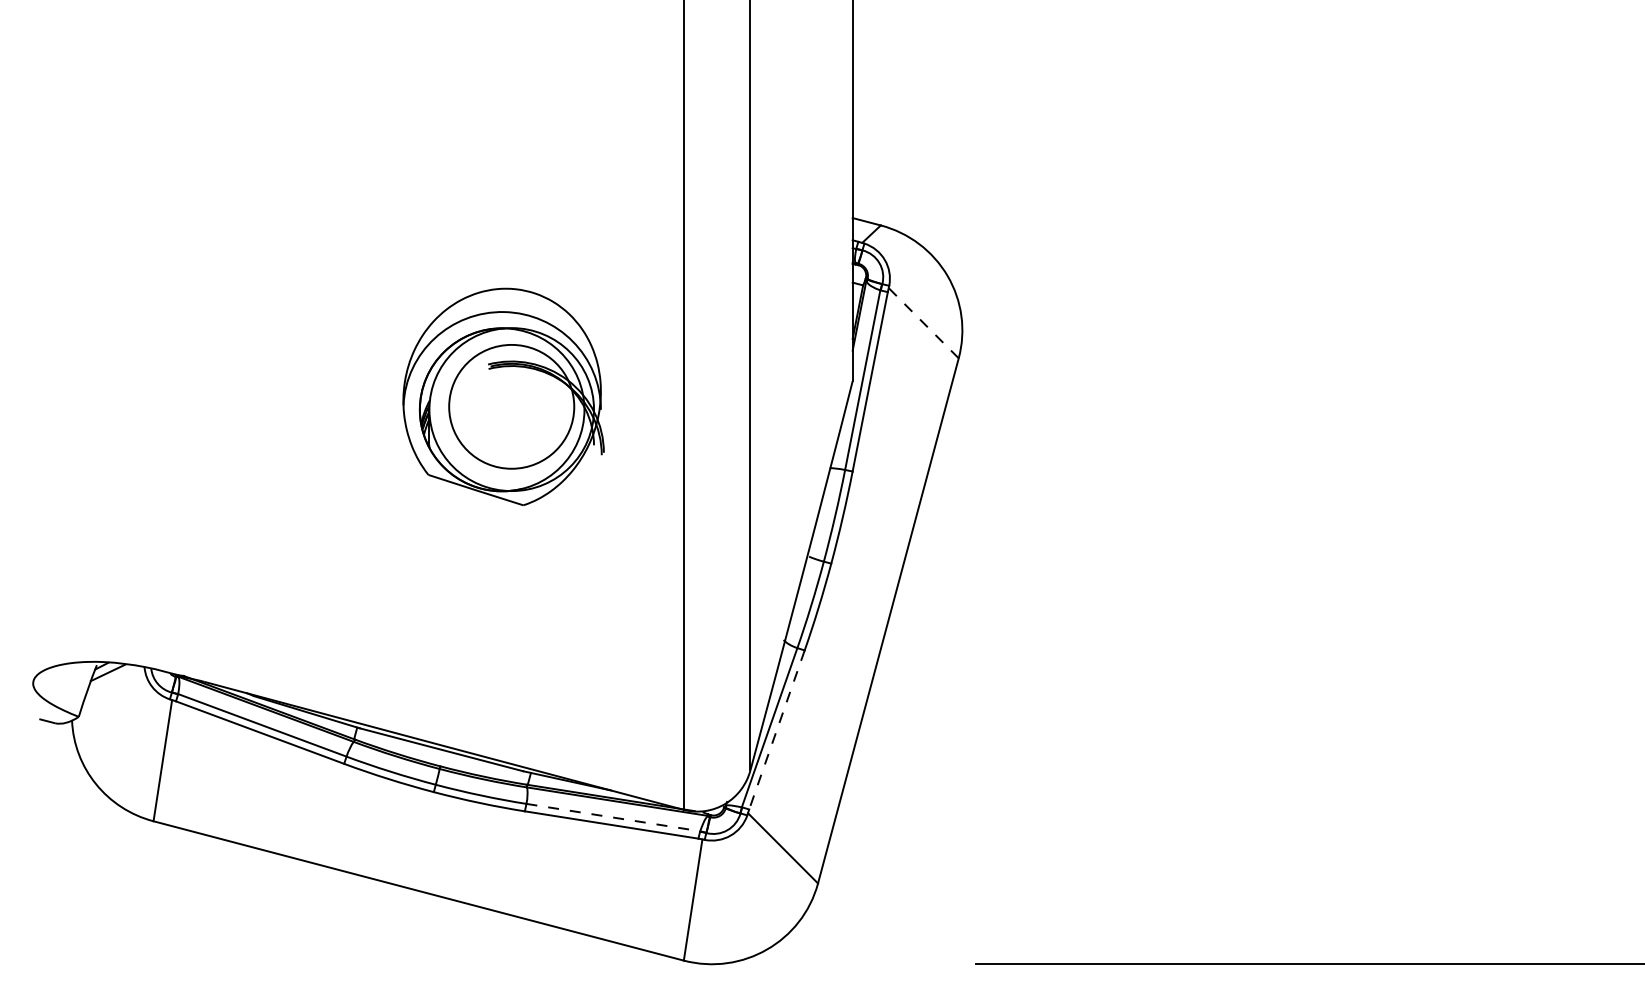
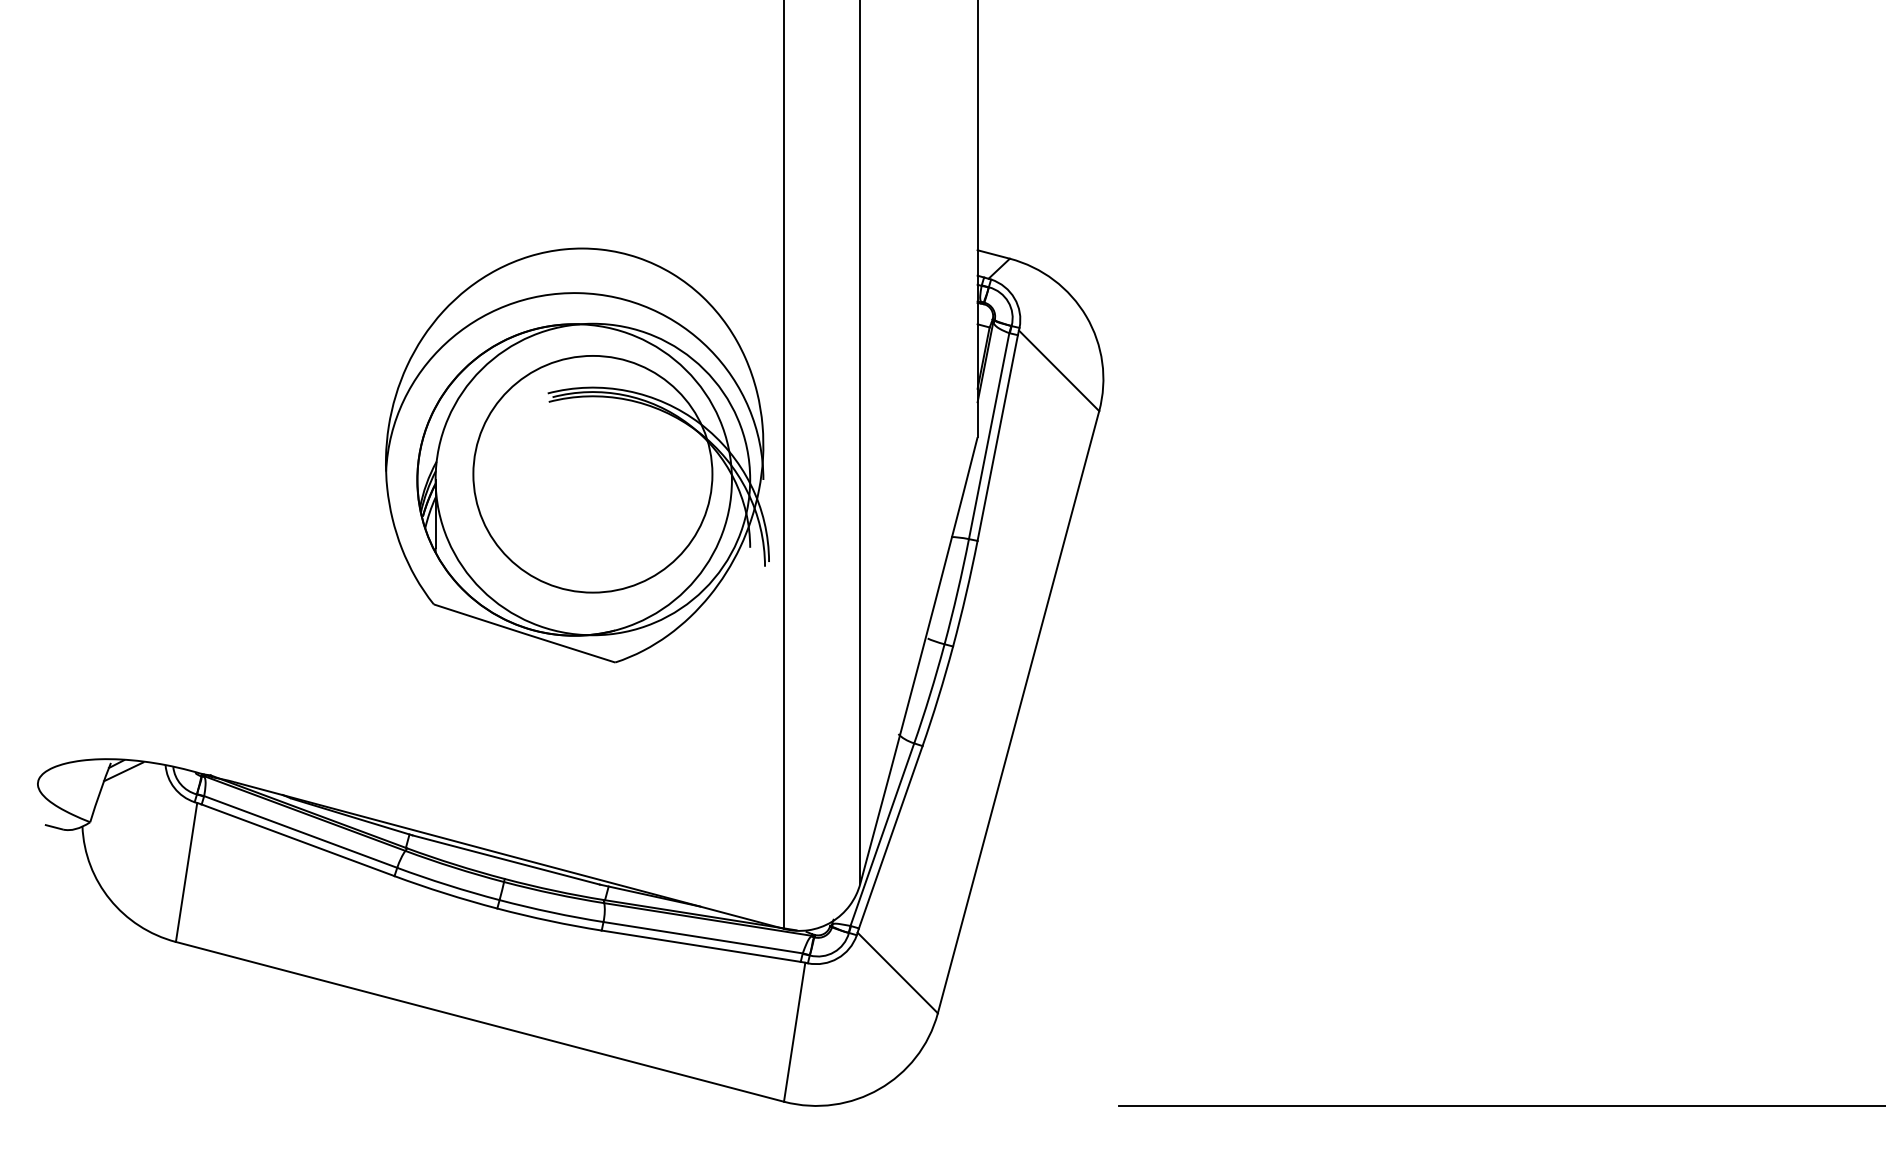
line: (923, 323) -> (1058, 371), dashed -> solid
part: (503, 396) -> (577, 454), size x1.67
line: (776, 730) -> (890, 837), dashed -> solid
line: (613, 817) -> (703, 937), dashed -> solid

